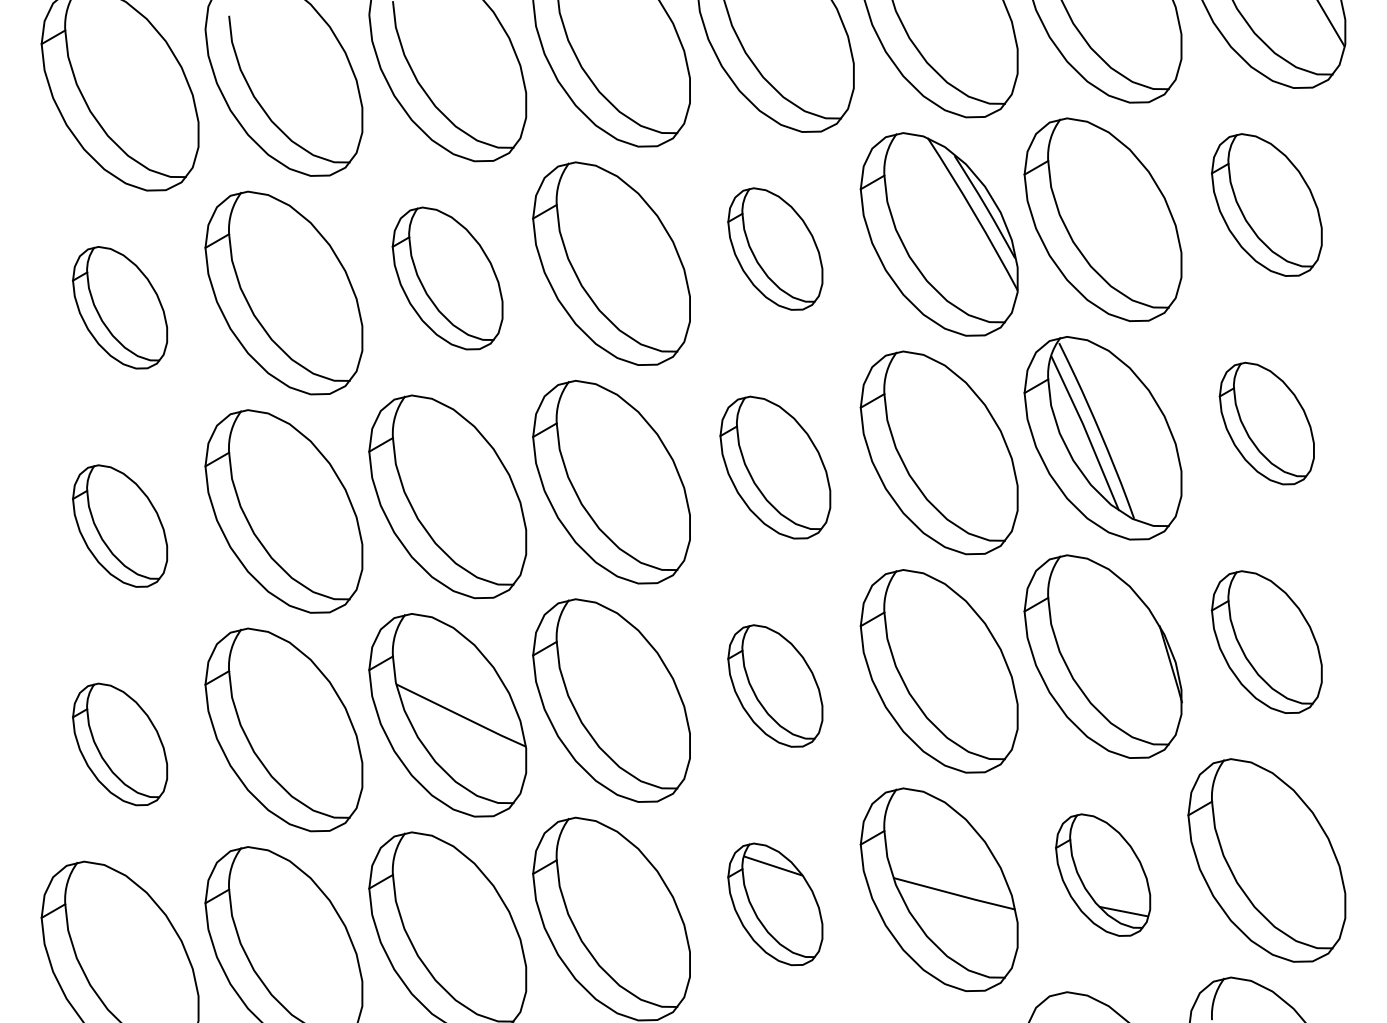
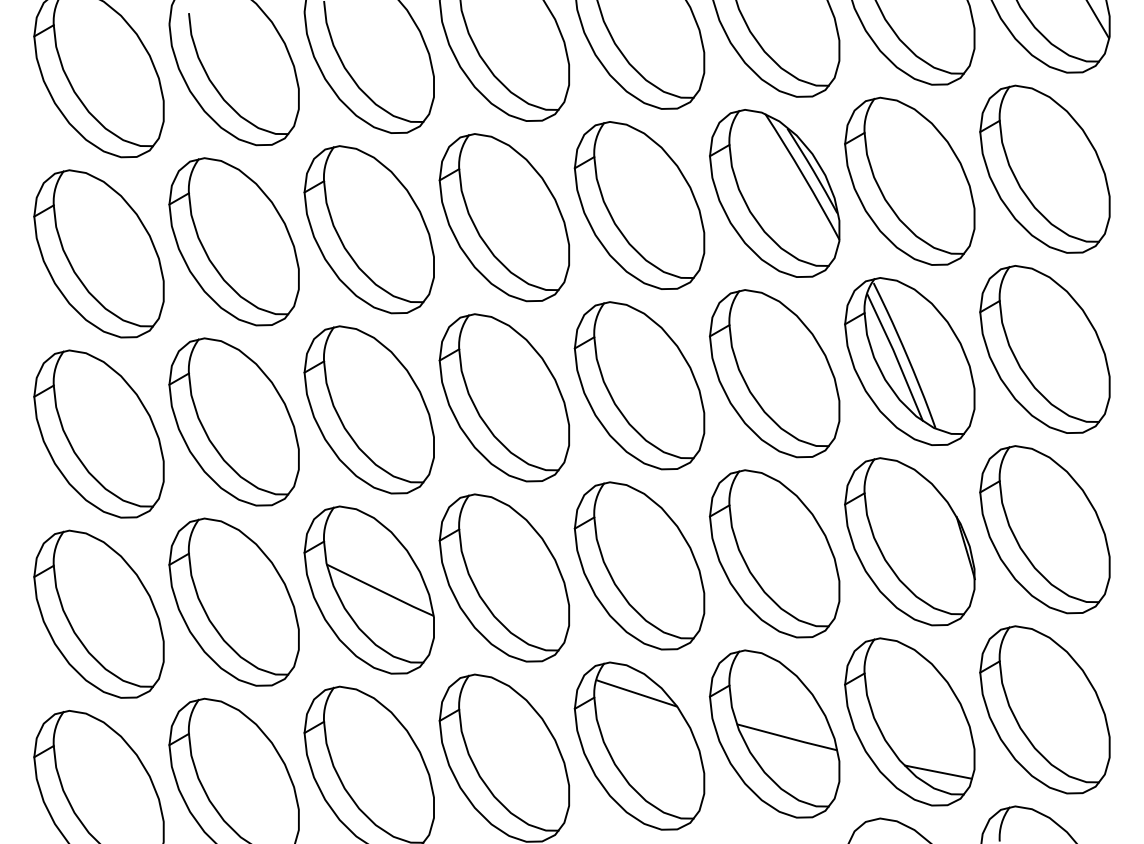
part: (1266, 204) -> (1044, 168), size x1.43
part: (775, 249) -> (639, 205), size x1.67
part: (446, 278) -> (368, 229), size x1.43
part: (119, 307) -> (98, 253), size x1.67
part: (1266, 423) -> (1044, 349), size x1.67
part: (775, 467) -> (639, 385), size x1.43
part: (119, 525) -> (98, 433), size x1.67
part: (1266, 641) -> (1044, 529), size x1.43
part: (775, 685) -> (639, 565), size x1.67
part: (119, 743) -> (98, 613), size x1.67
part: (1102, 874) -> (909, 721), size x1.67
part: (775, 903) -> (639, 745), size x1.67

